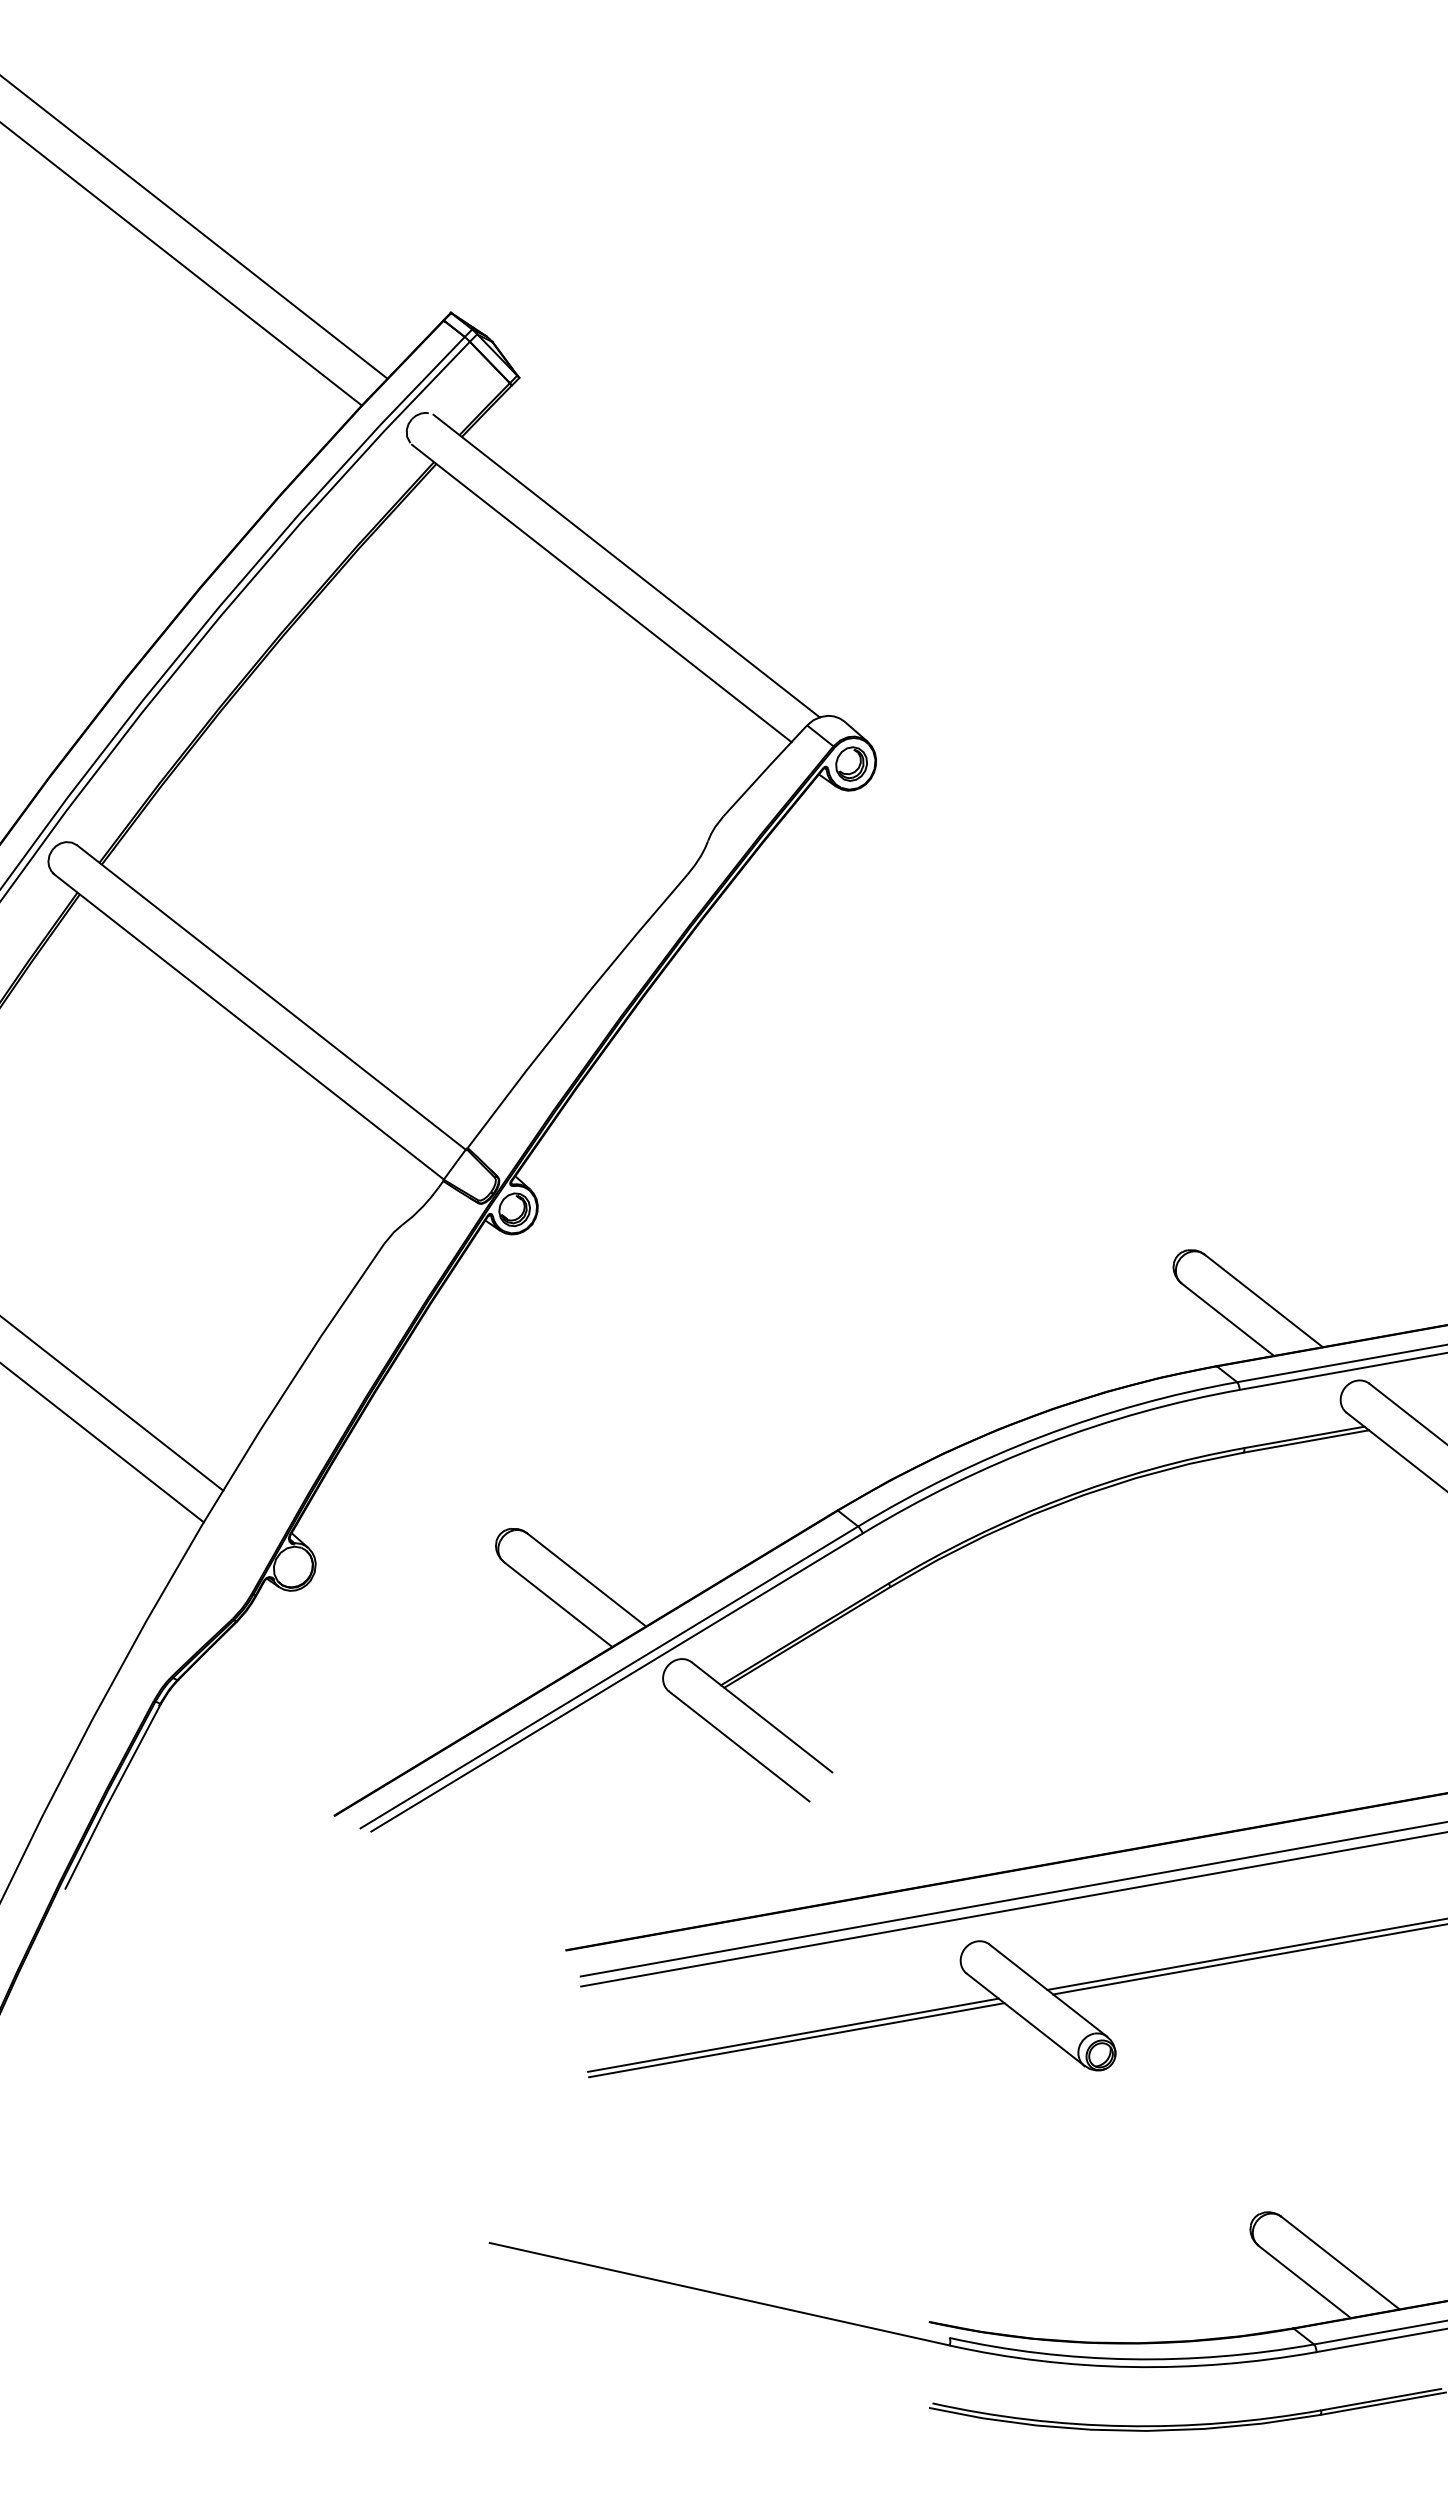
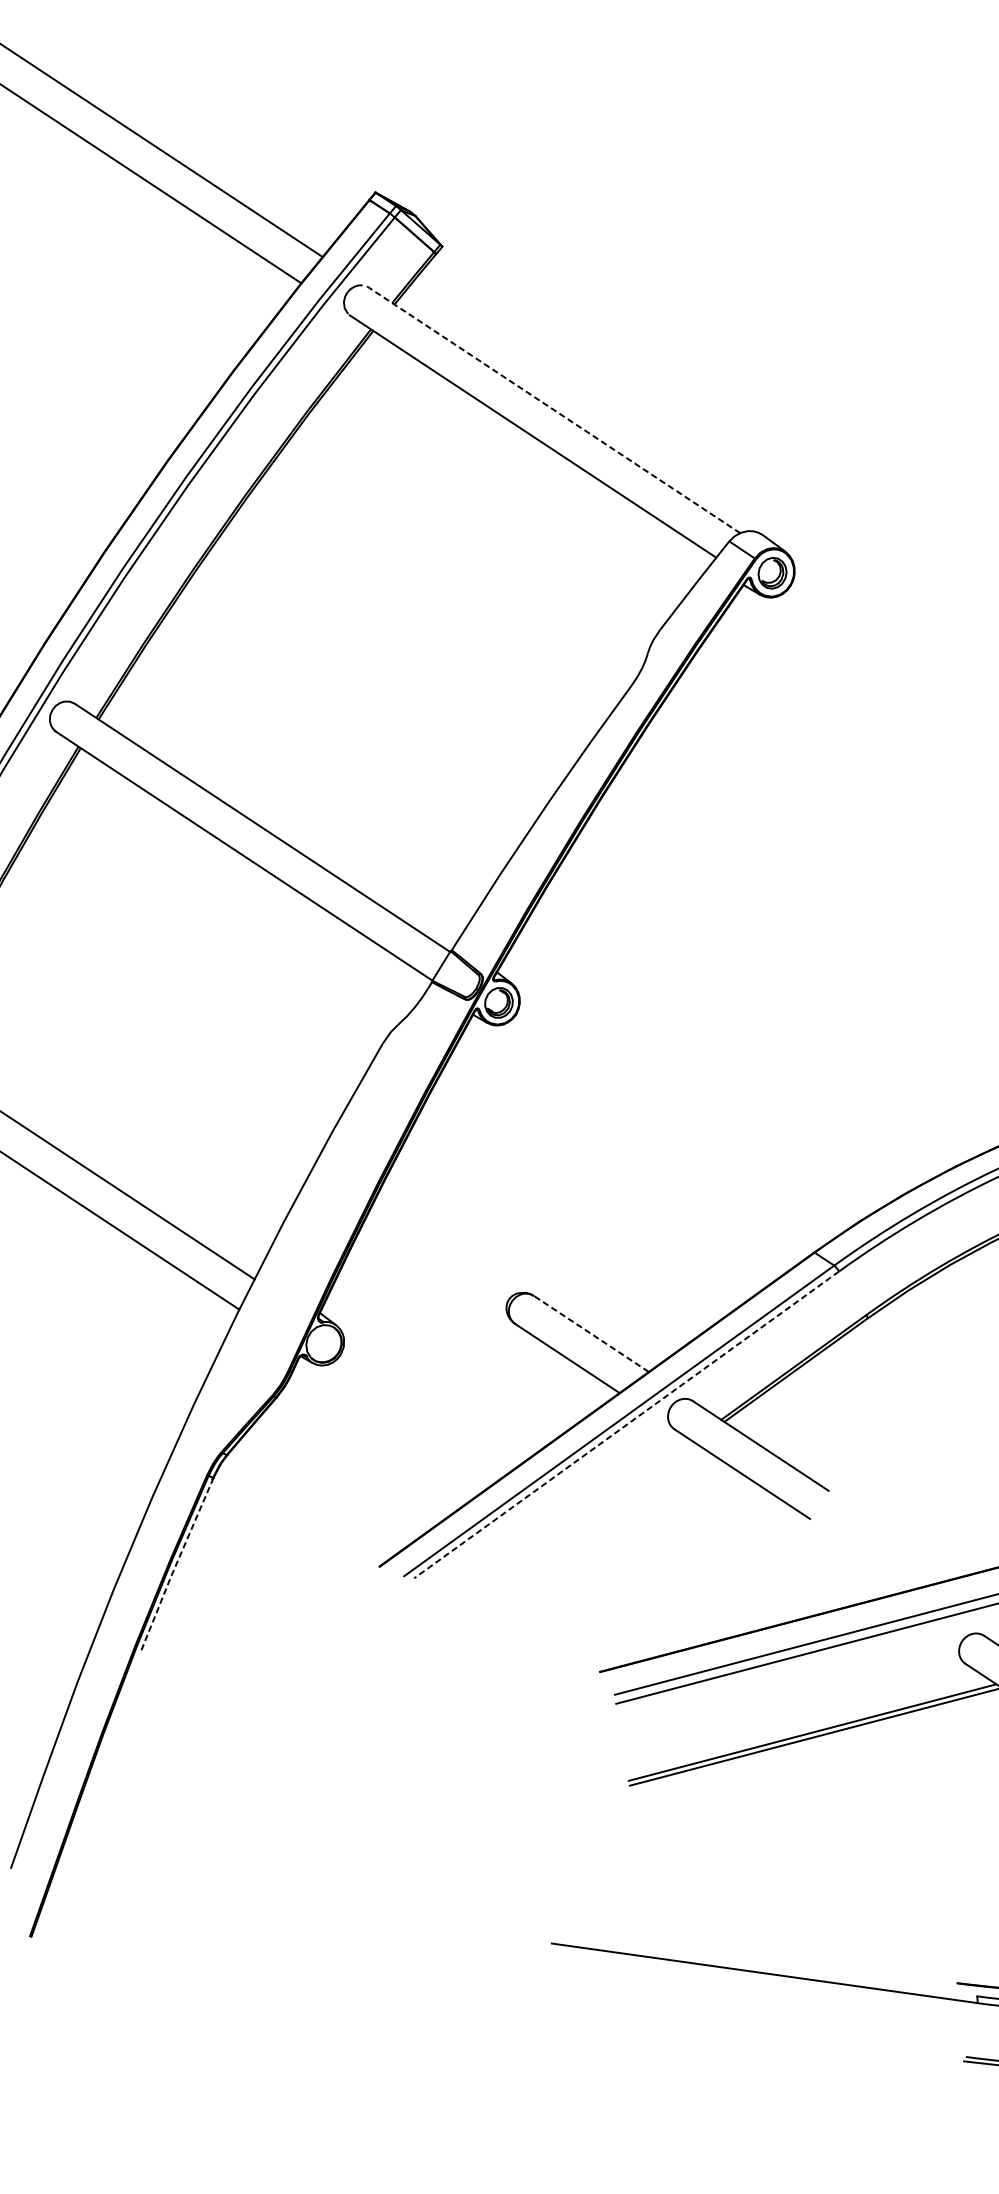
line: (626, 565) -> (553, 409), solid -> dashed
line: (586, 1579) -> (591, 1333), solid -> dashed
line: (616, 1682) -> (626, 1424), solid -> dashed
line: (111, 1796) -> (175, 1565), solid -> dashed

